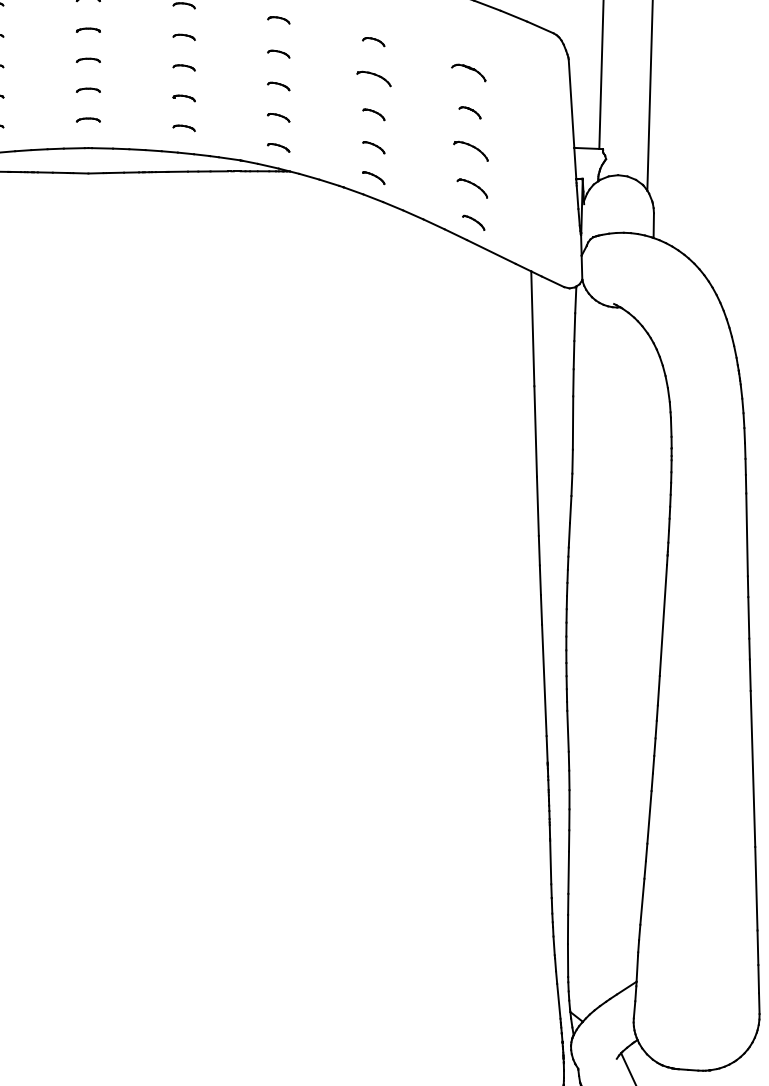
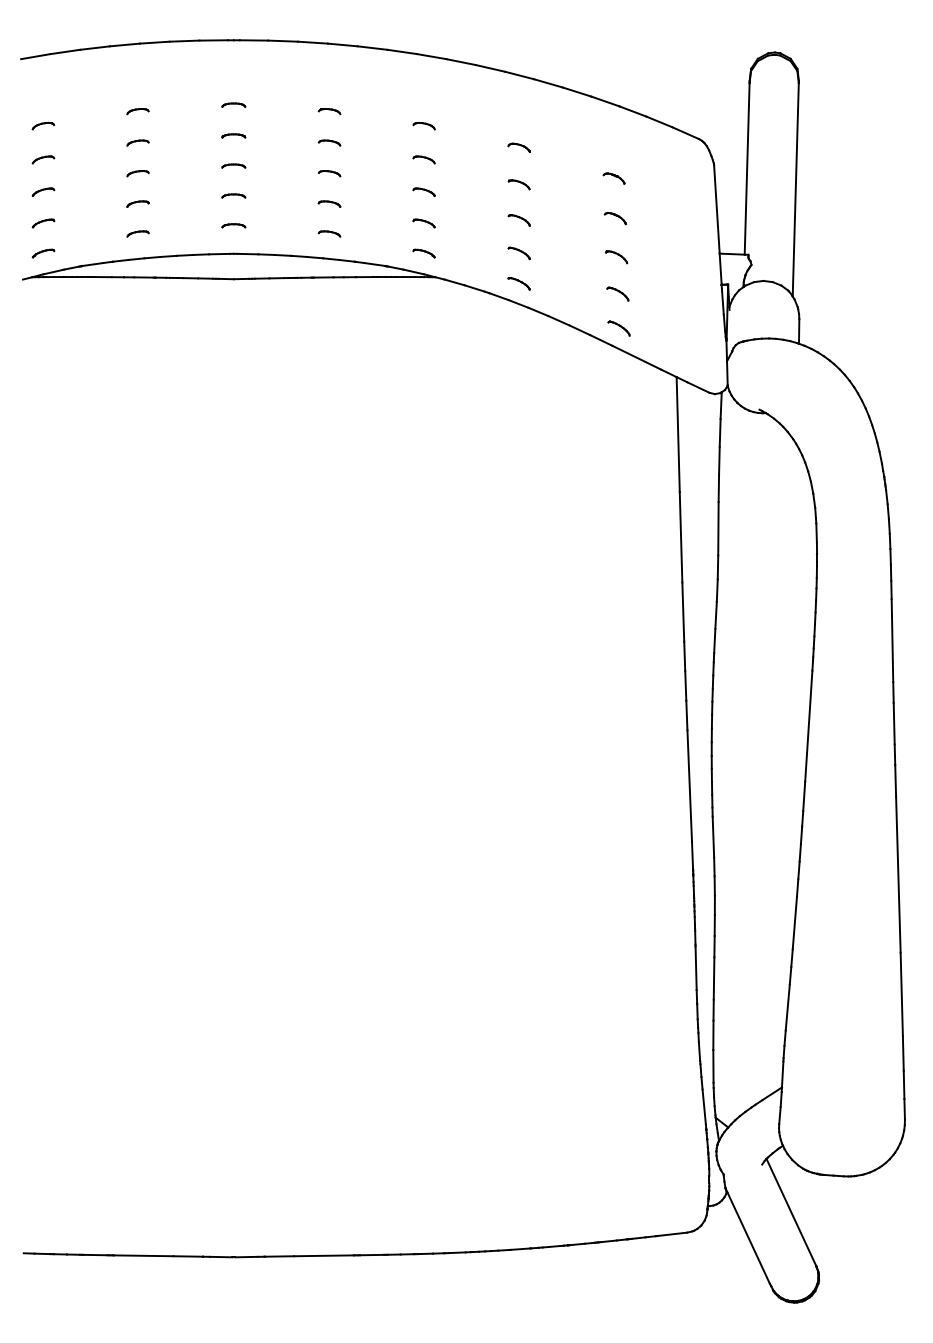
part: (468, 72) -> (613, 178), size x0.62
part: (373, 78) -> (518, 184), size x0.62
part: (471, 151) -> (616, 257), size x0.62
part: (472, 187) -> (617, 293), size x0.71

